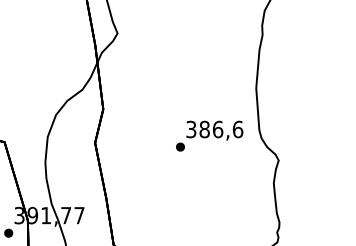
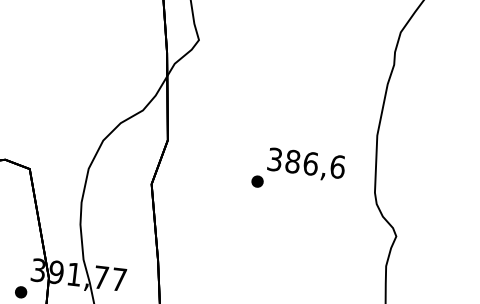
text: (209, 135) -> (298, 170), moved

